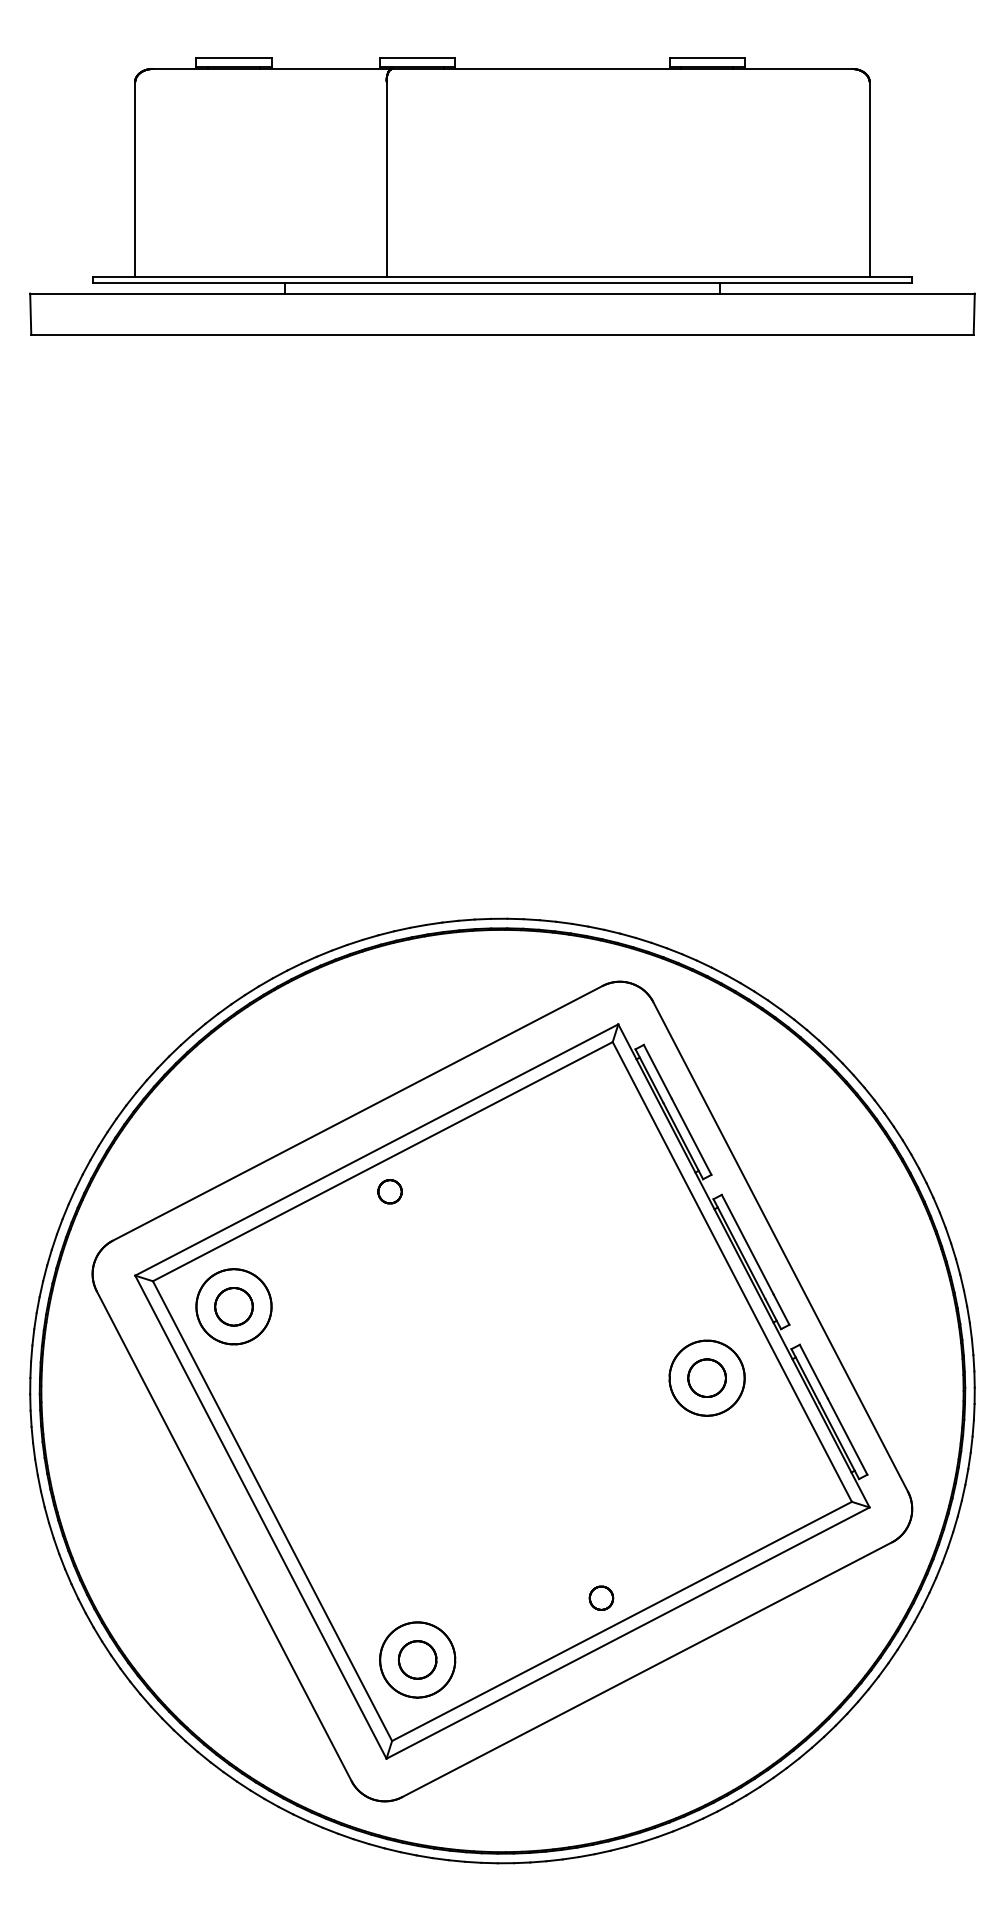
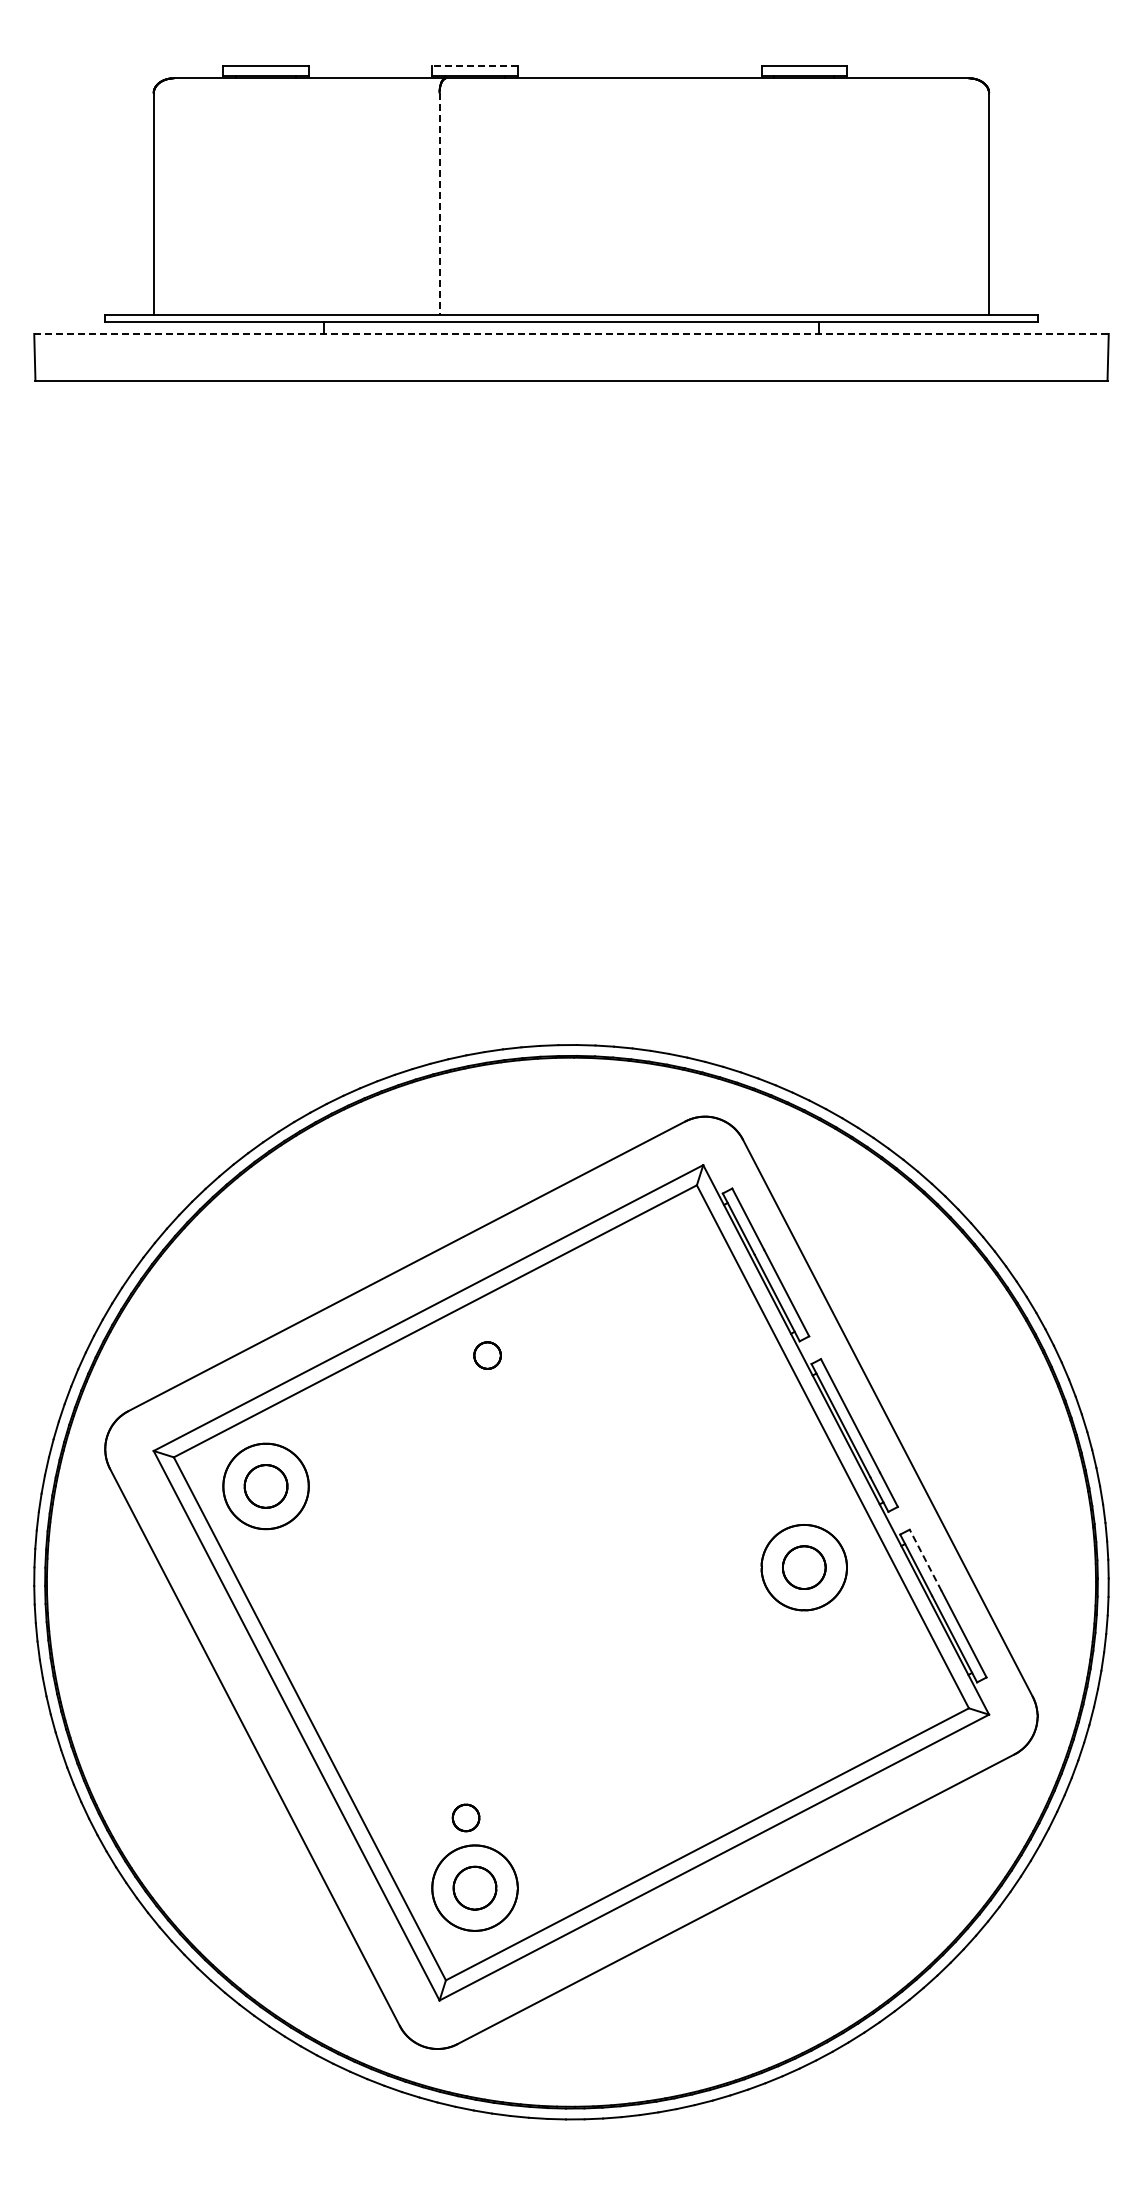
line: (418, 57) -> (475, 65), solid -> dashed
line: (386, 179) -> (439, 204), solid -> dashed
line: (503, 293) -> (572, 333), solid -> dashed
part: (389, 1191) -> (487, 1355), moved
line: (813, 1371) -> (925, 1560), solid -> dashed
part: (600, 1597) -> (465, 1817), moved

